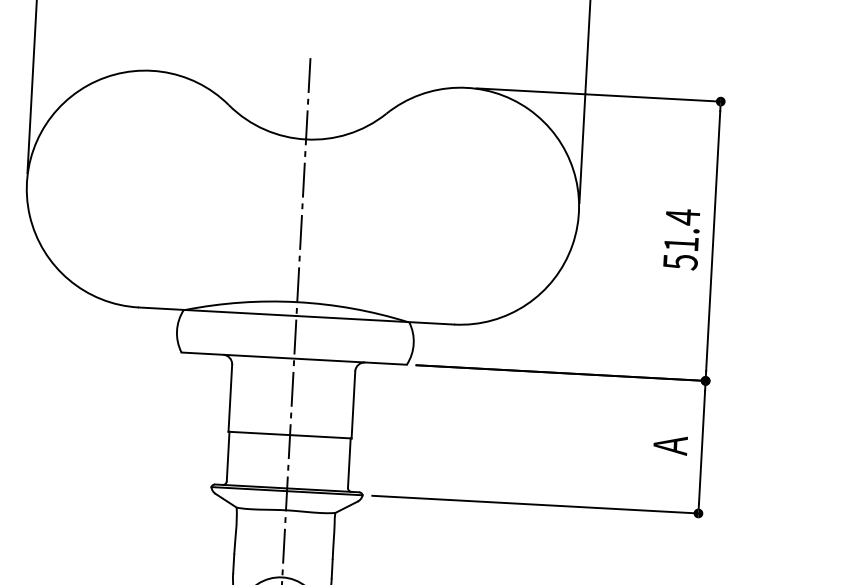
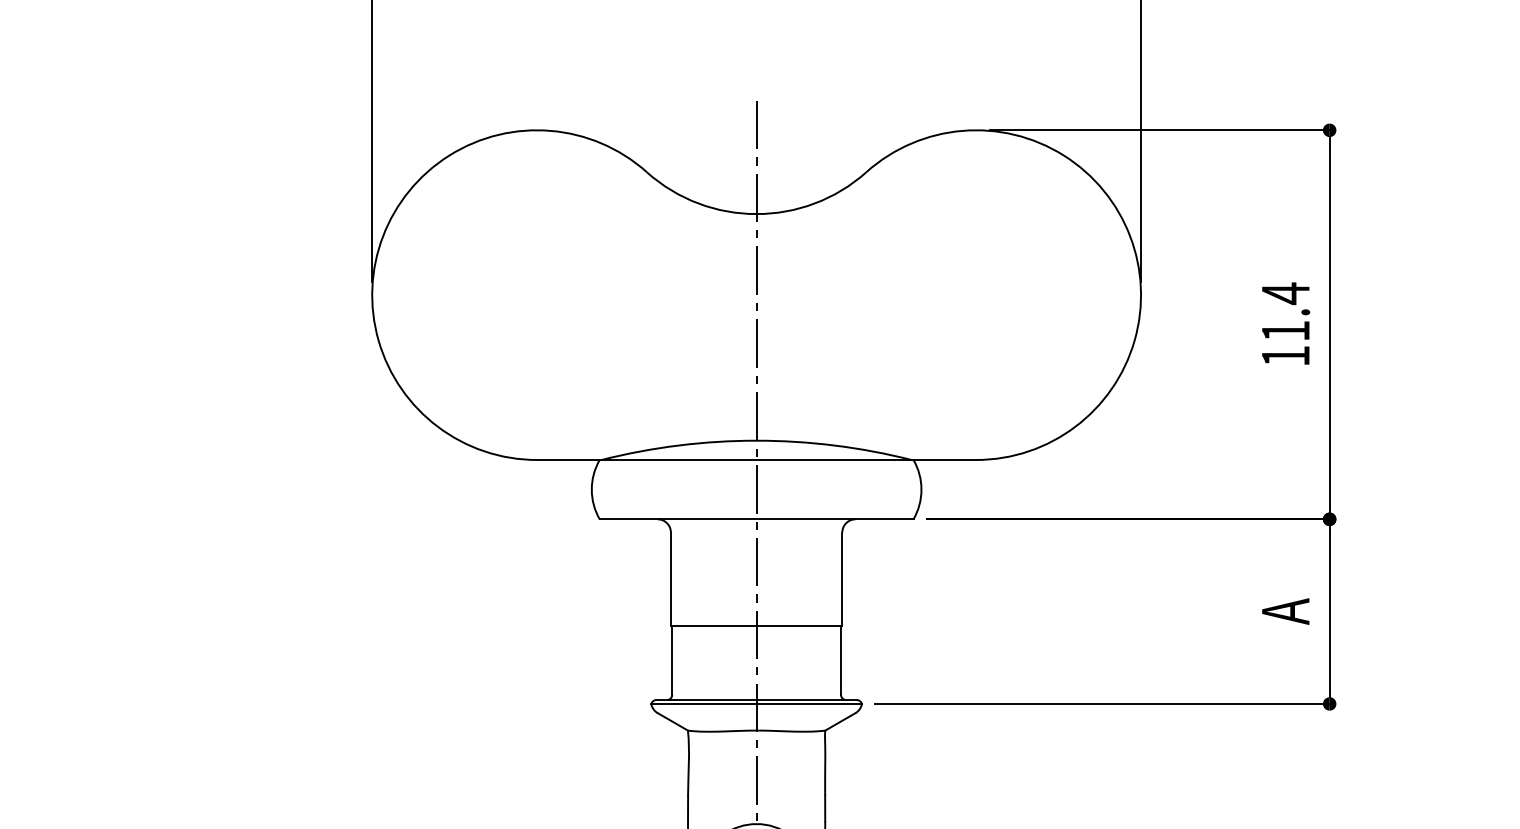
text: (680, 262) -> (1286, 356), 51.4 -> 11.4

